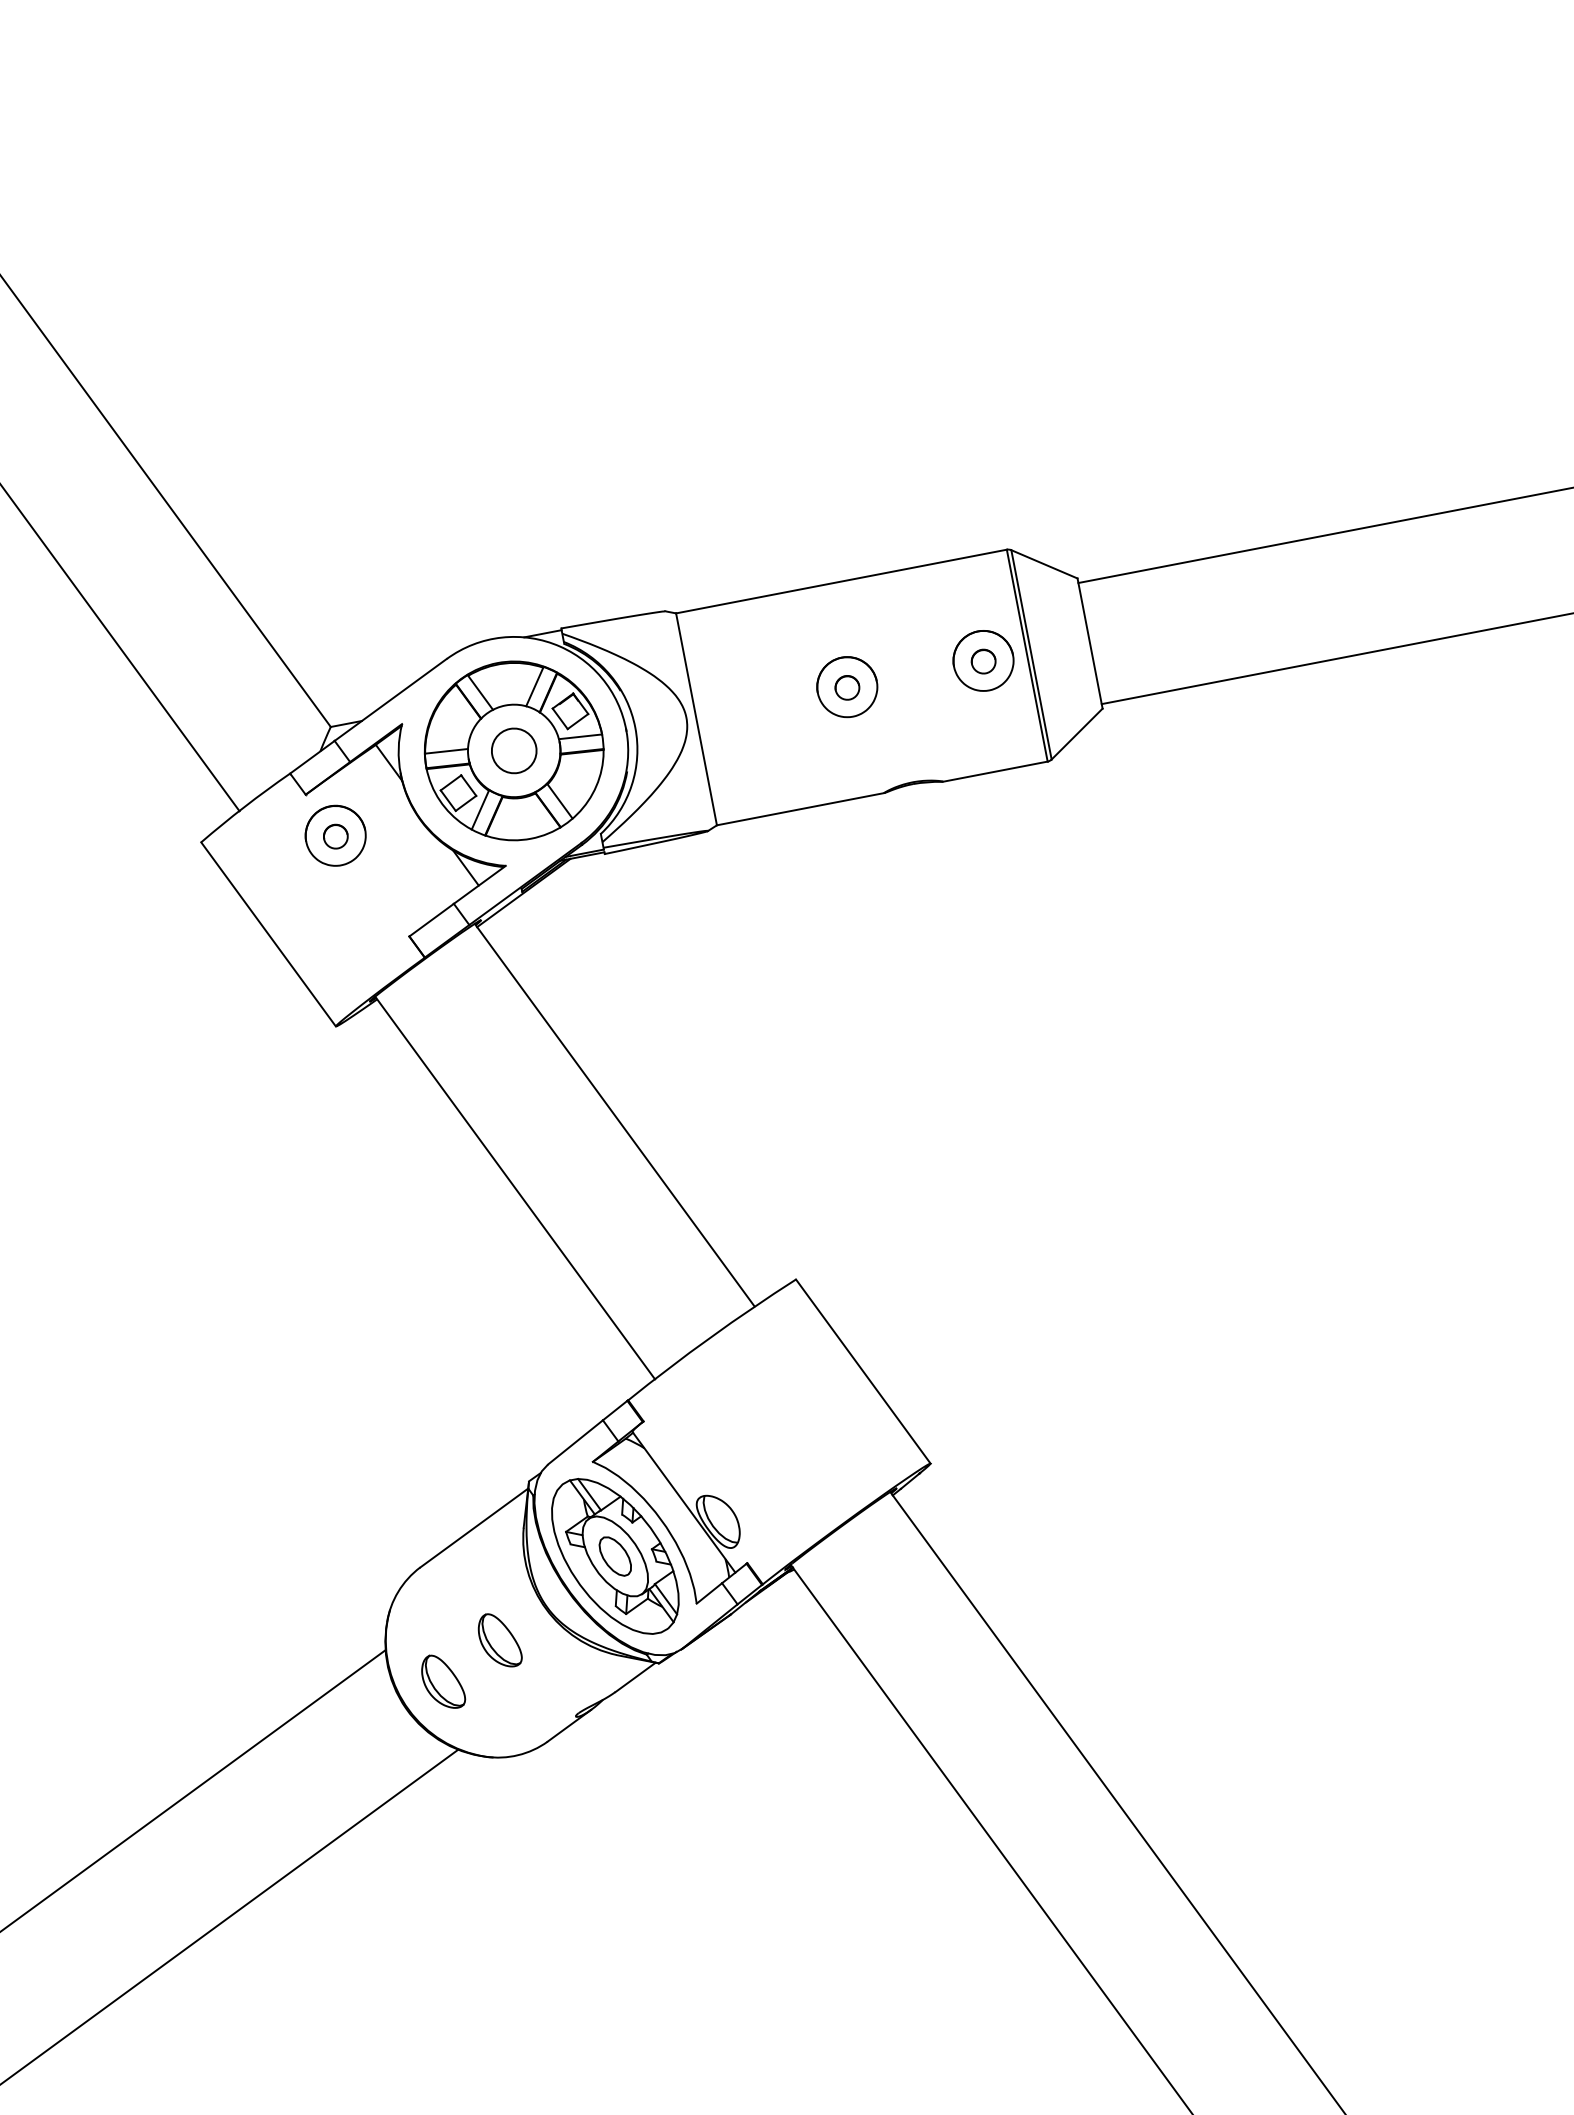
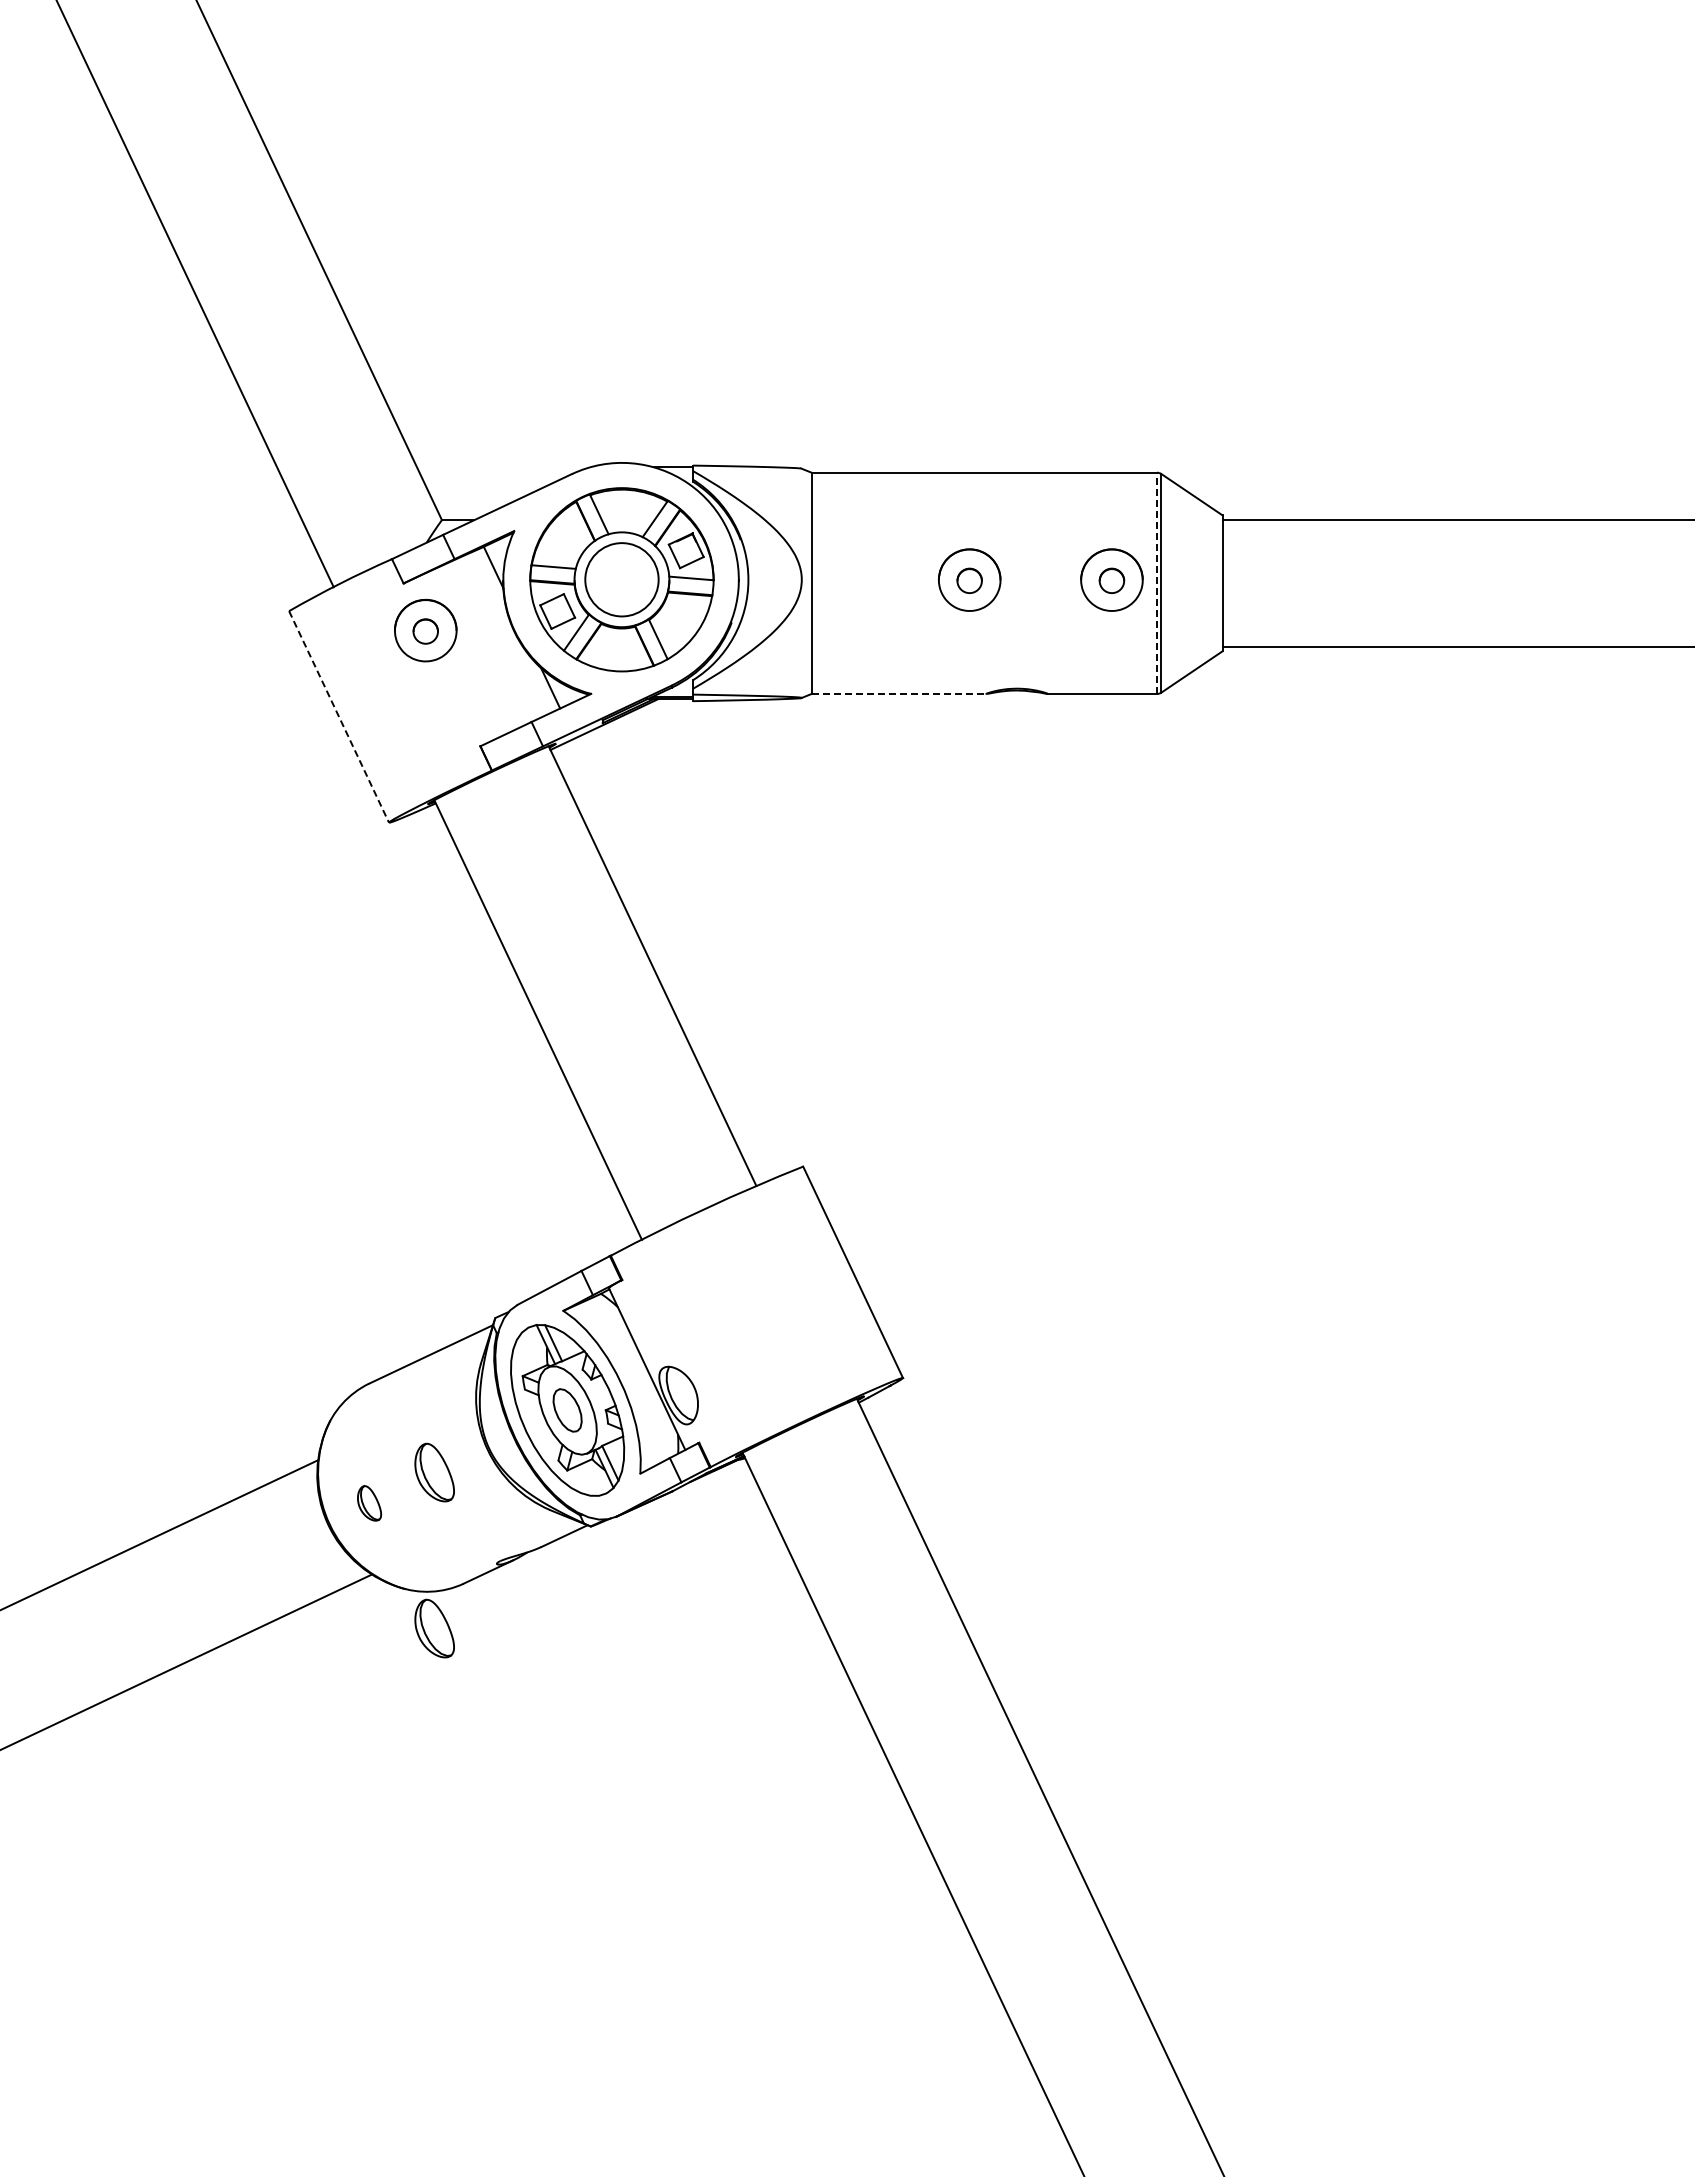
line: (1026, 655) -> (1156, 583), solid -> dashed
circle: (513, 750) -> (621, 579), size x1.6
line: (800, 808) -> (899, 693), solid -> dashed
line: (268, 933) -> (339, 716), solid -> dashed
part: (442, 1682) -> (369, 1503), size x0.6
part: (528, 1789) -> (434, 1628), added

